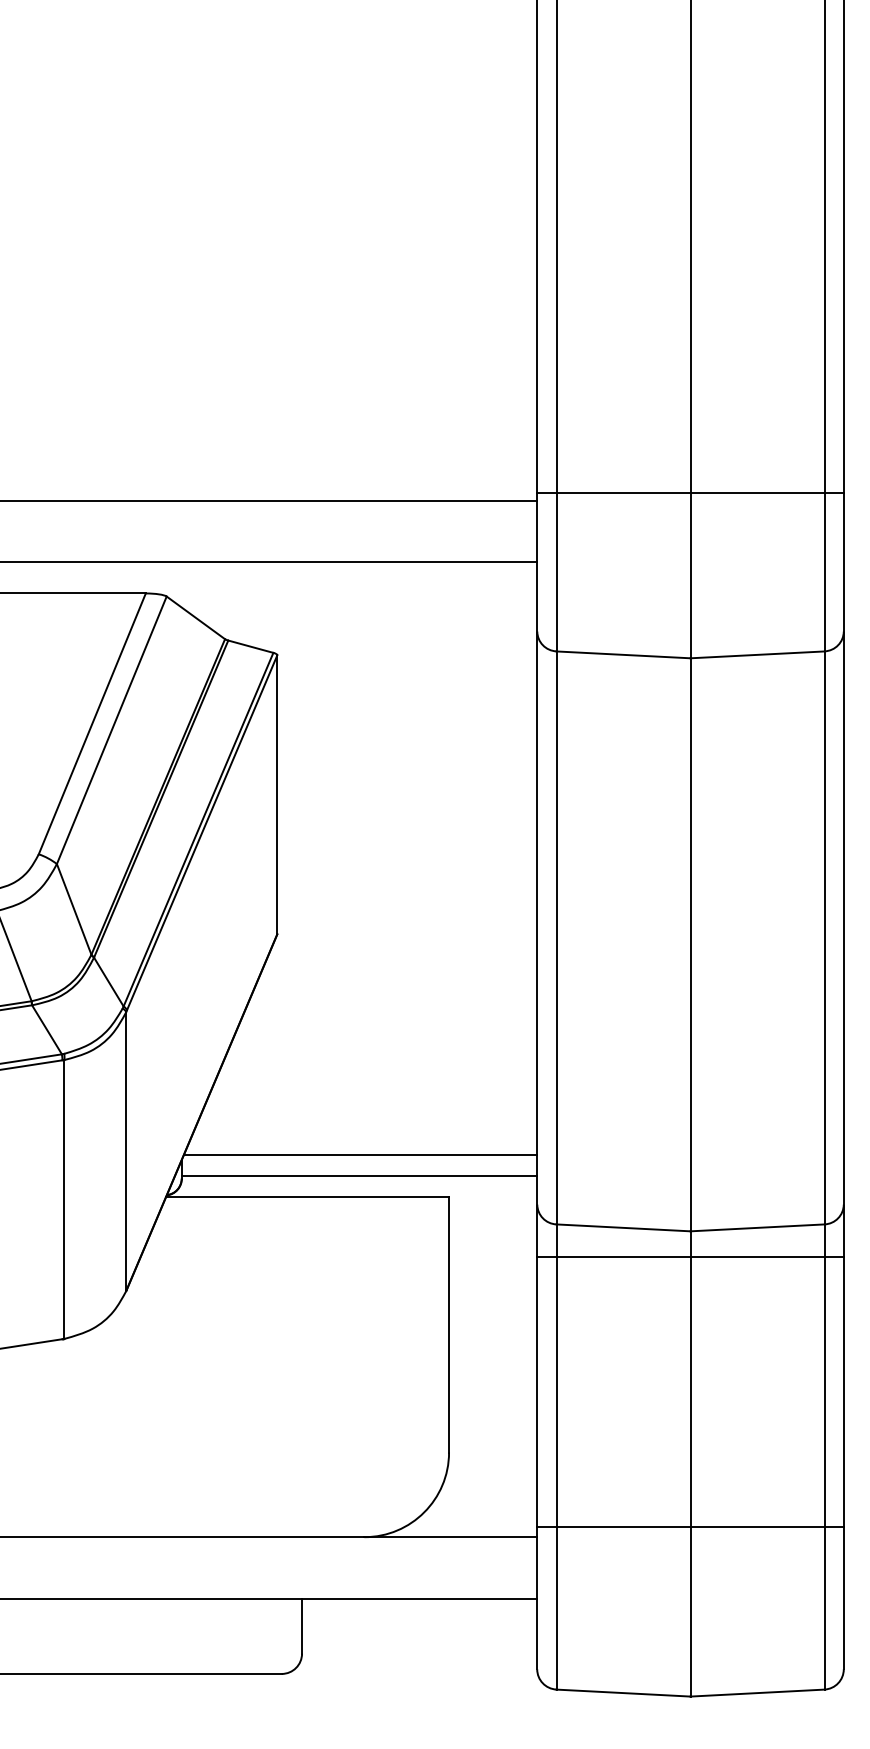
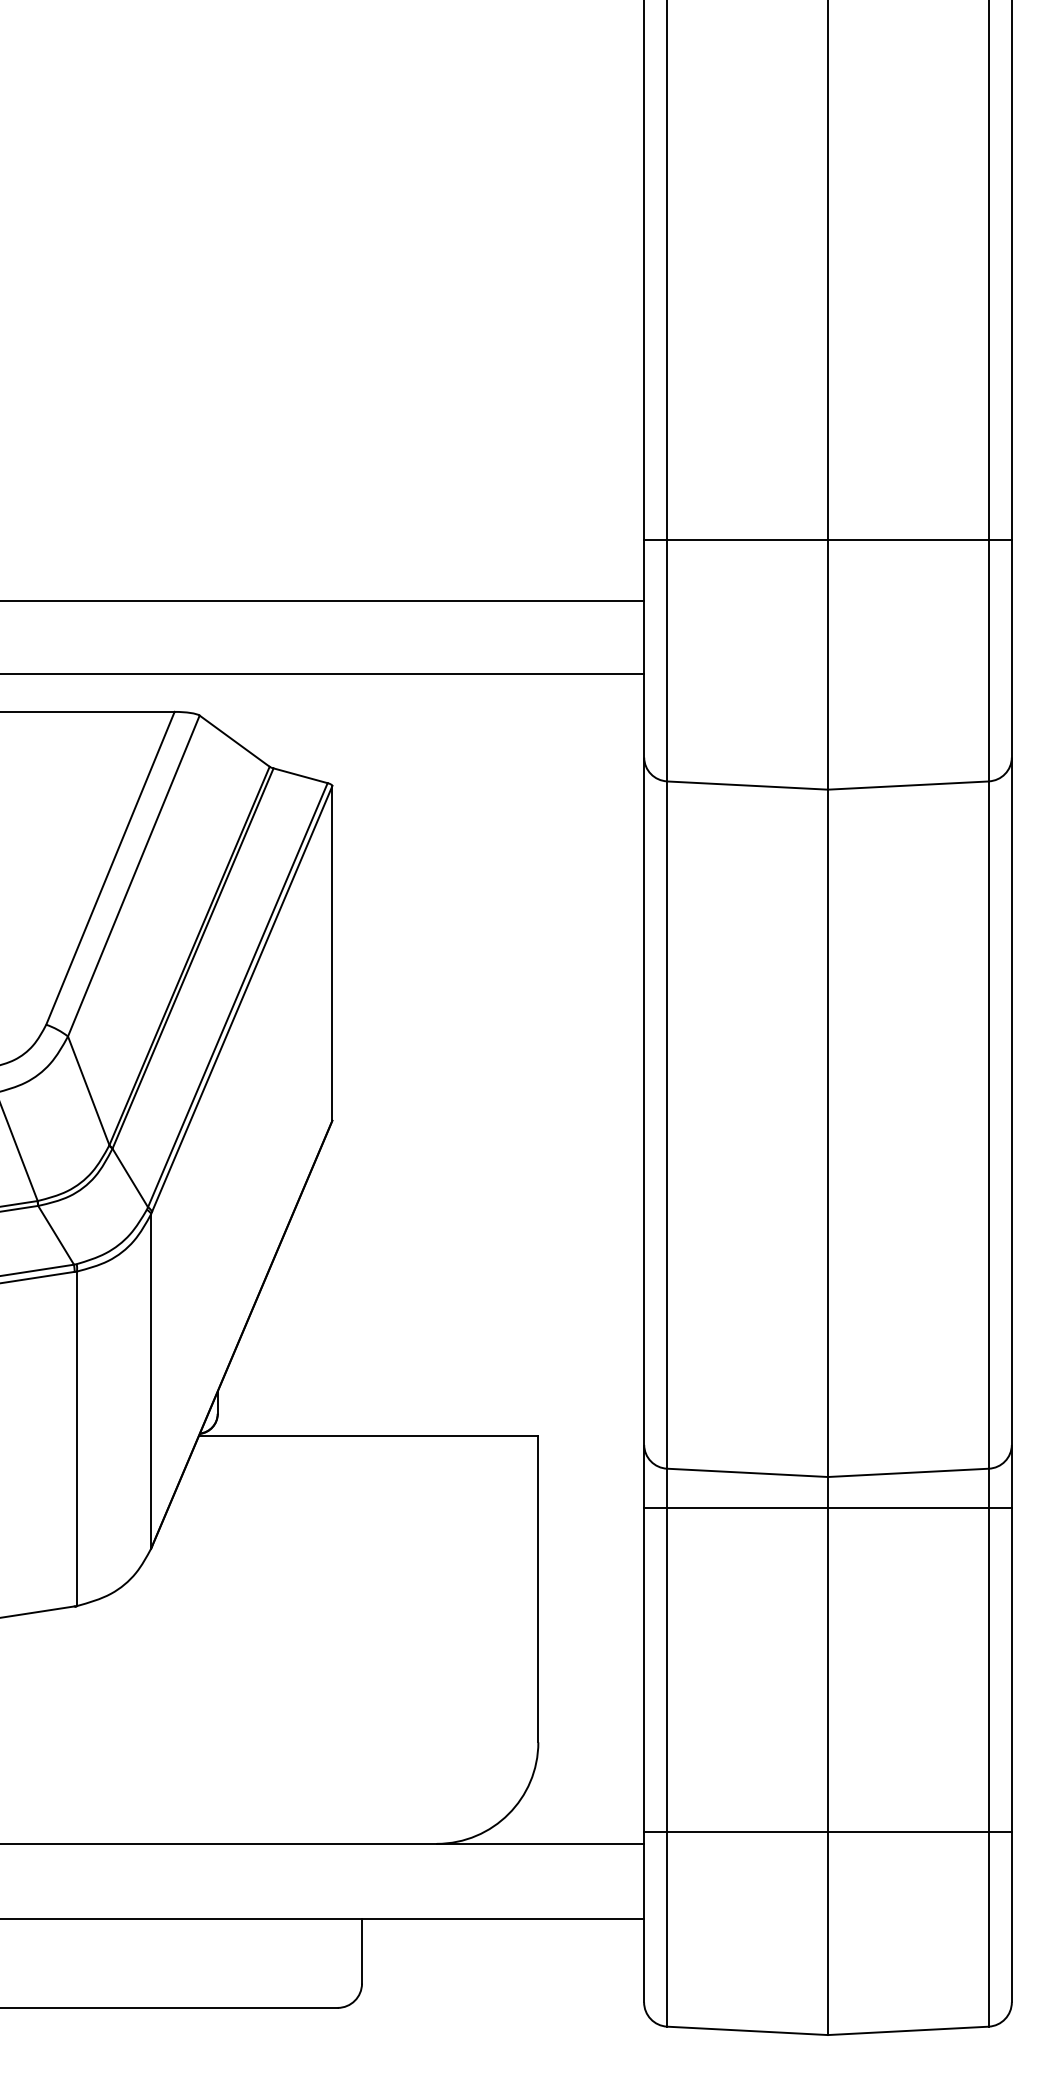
line: (690, 493) -> (827, 540), moved
line: (360, 1155) -> (432, 1385), removed
line: (359, 1176) -> (430, 1411), removed

